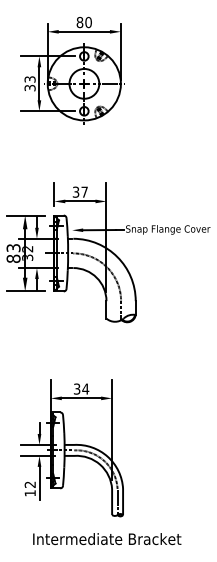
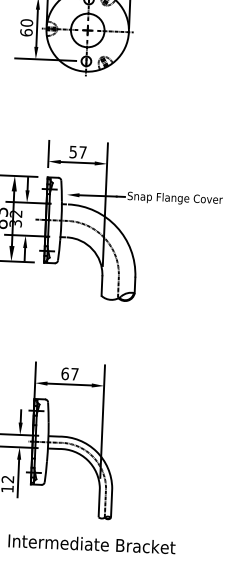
text: (29, 83) -> (25, 27), 33 -> 60
text: (76, 191) -> (73, 151), 37 -> 57
text: (81, 388) -> (70, 373), 34 -> 67

